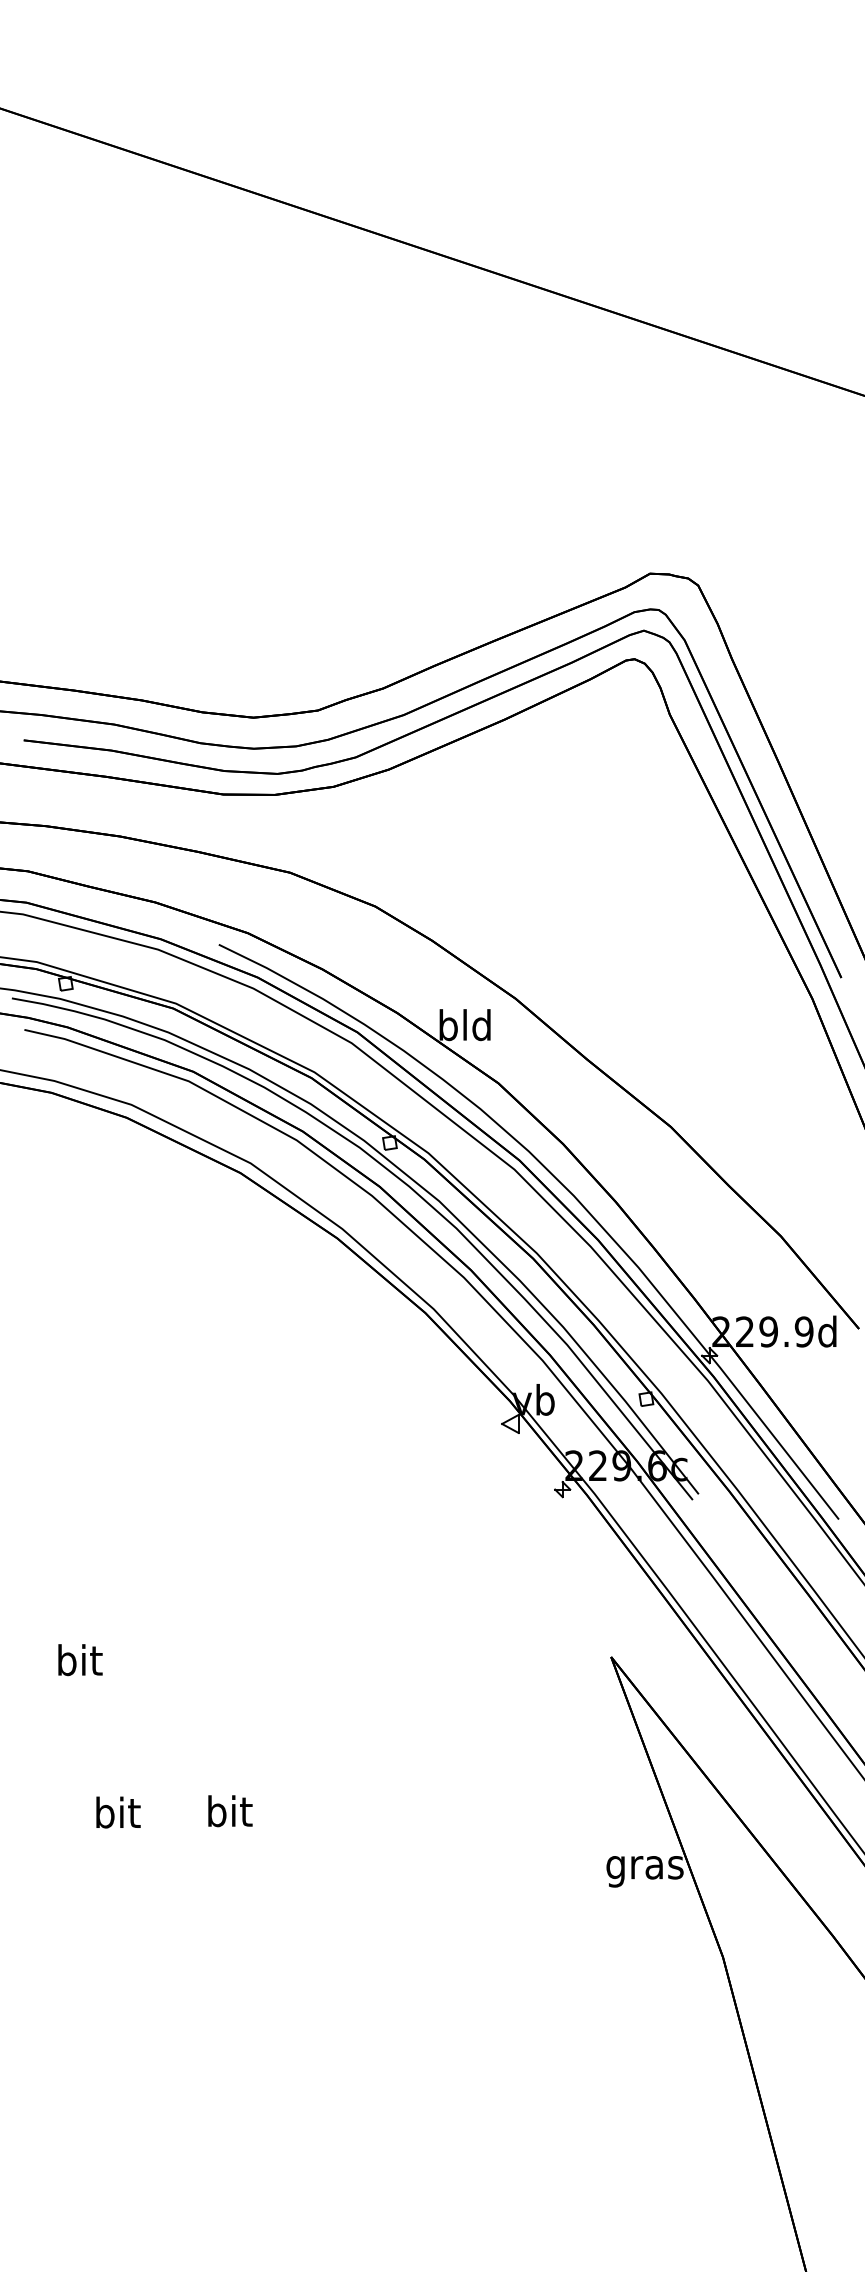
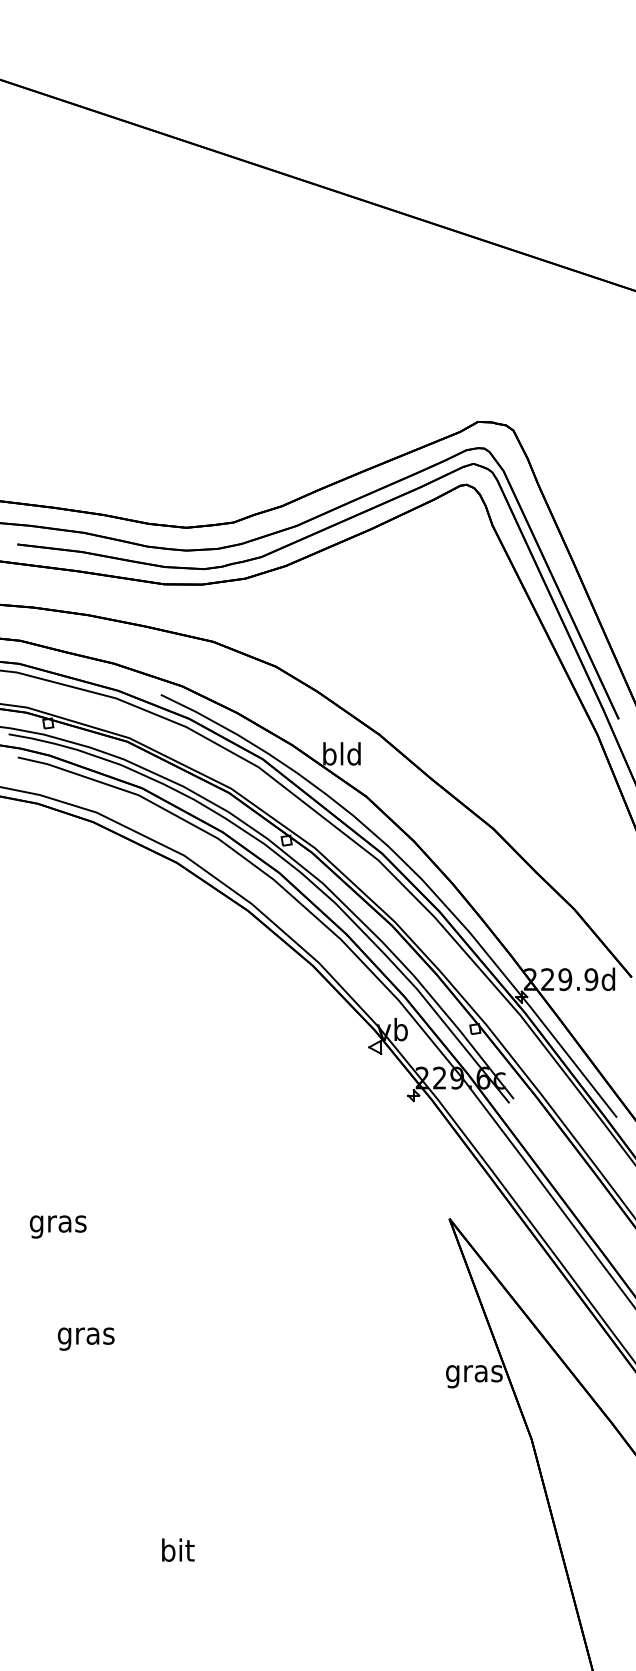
text: (78, 1663) -> (57, 1223), bit -> gras
text: (230, 1810) -> (178, 1549), moved
text: (116, 1815) -> (85, 1335), bit -> gras

